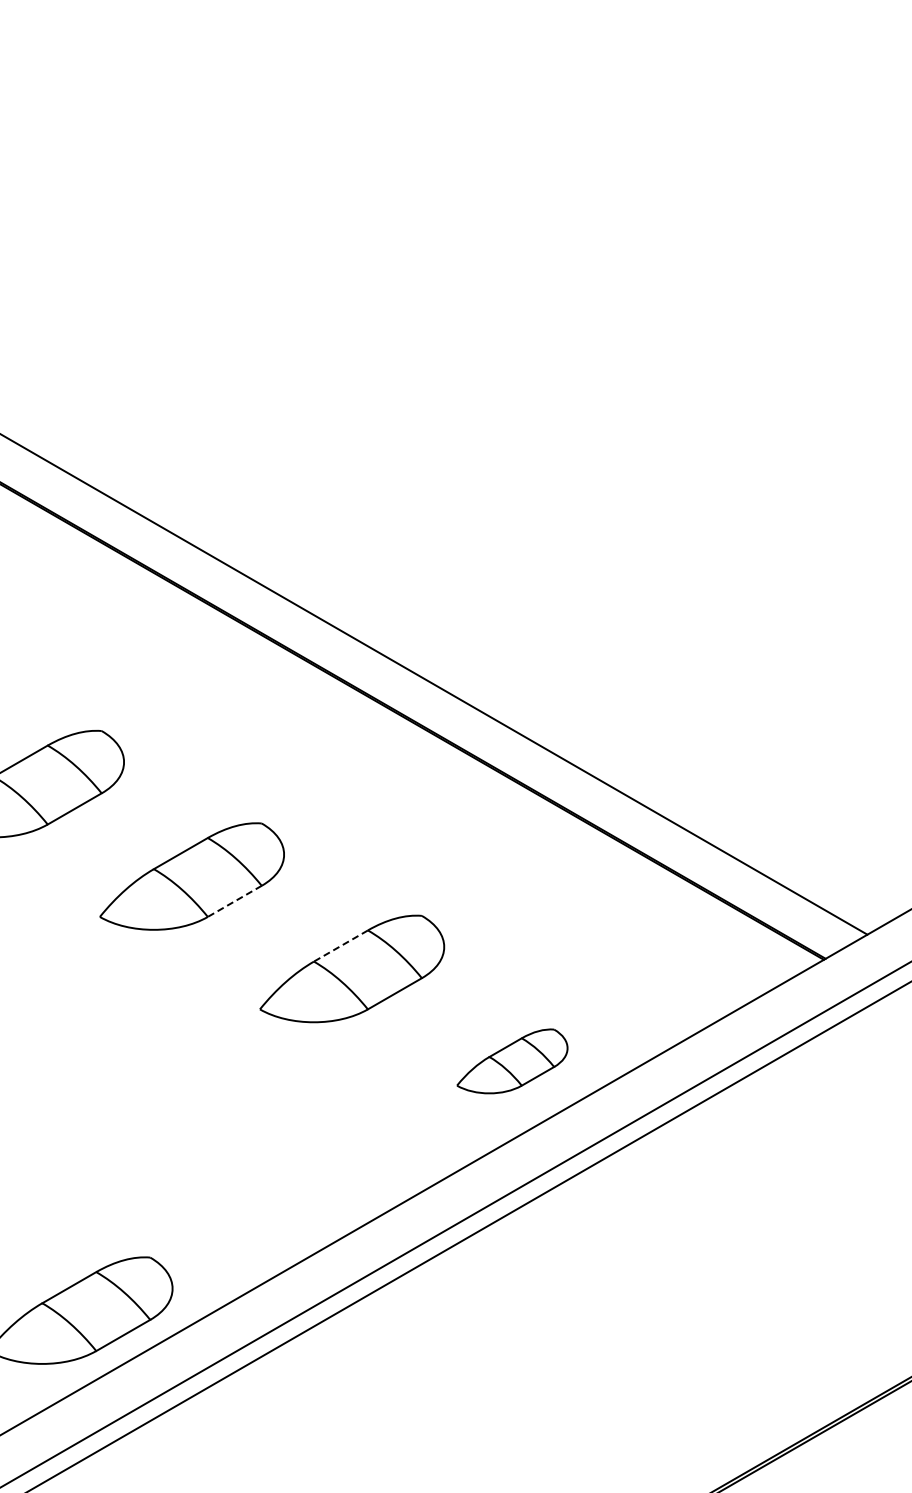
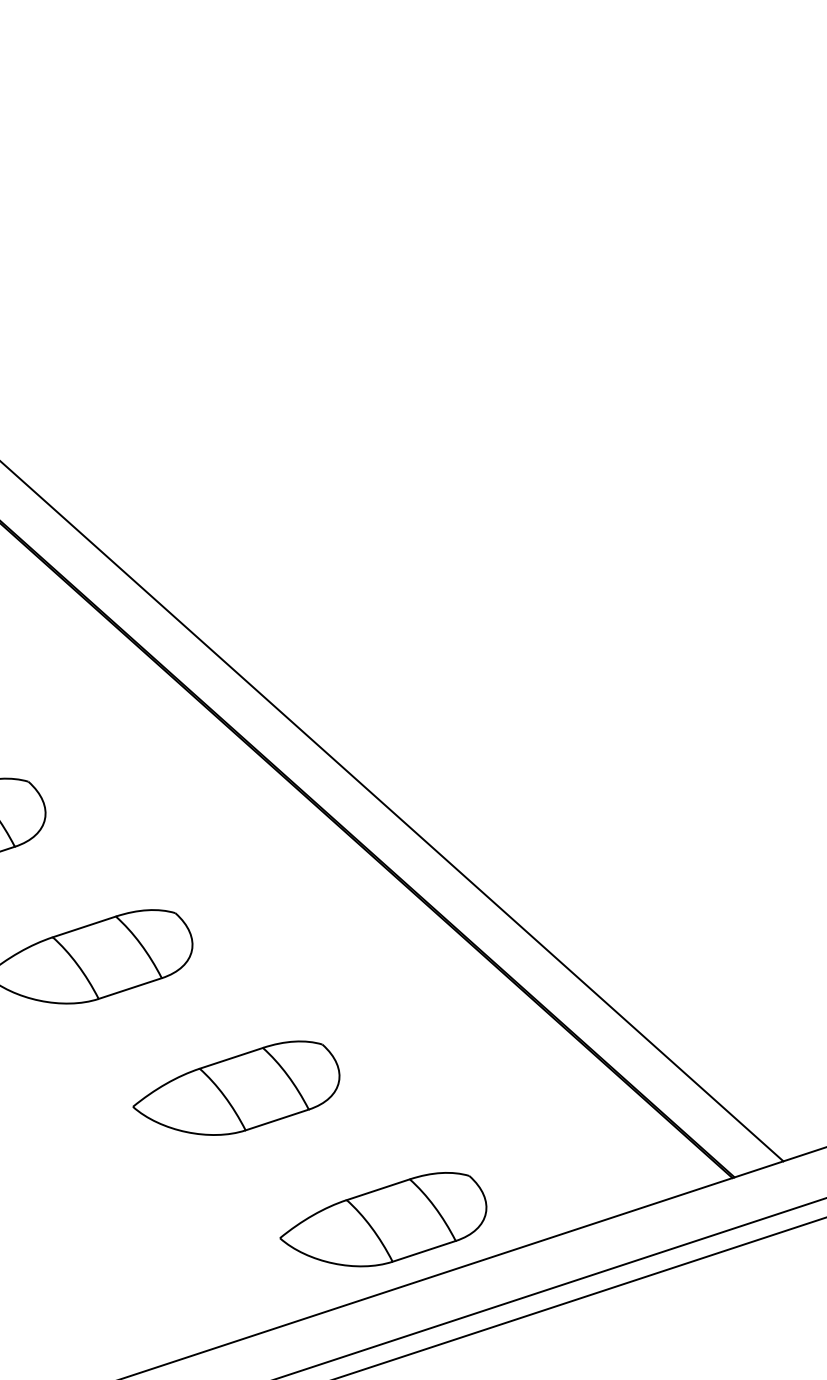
line: (234, 901) -> (129, 988), dashed -> solid
line: (340, 946) -> (230, 1058), dashed -> solid
part: (512, 1061) -> (385, 1216), size x1.67

